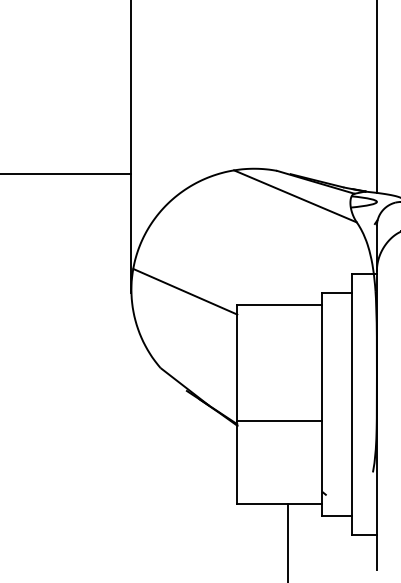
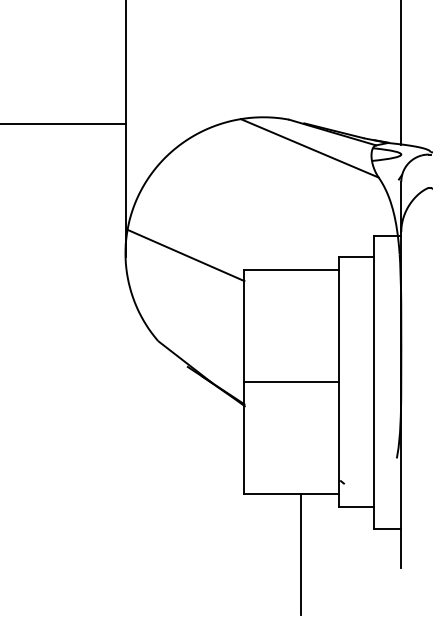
line: (279, 420) -> (291, 382), moved

